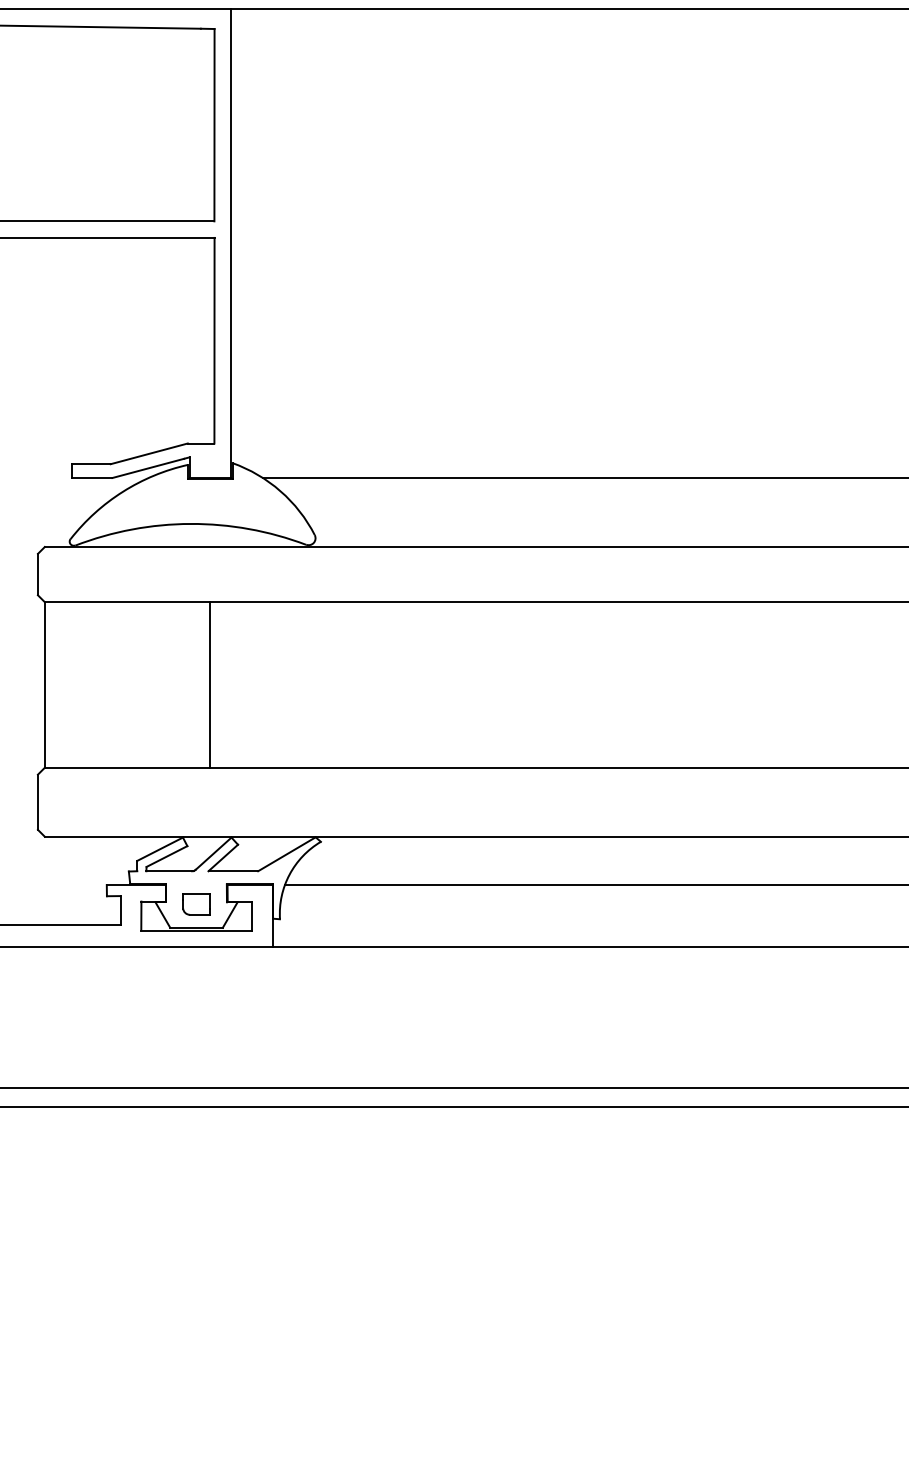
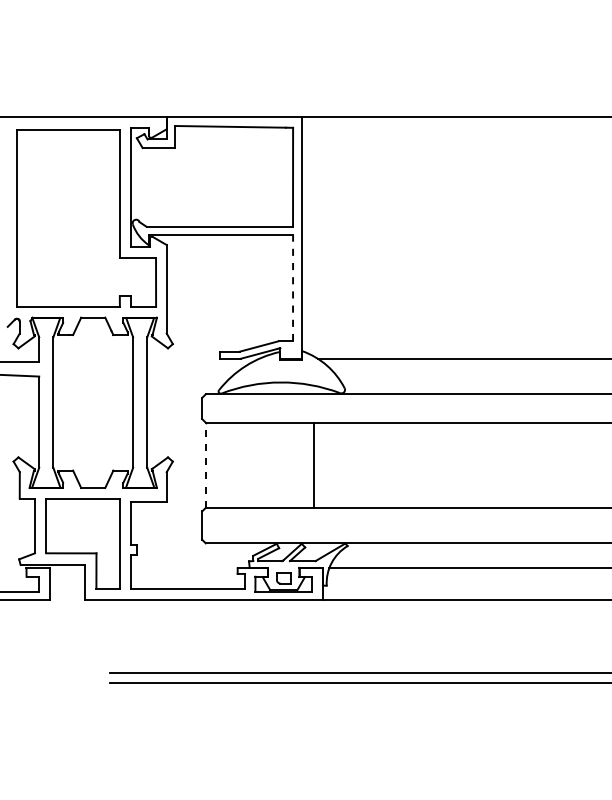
line: (215, 341) -> (293, 288), solid -> dashed
line: (209, 683) -> (313, 464), moved
line: (44, 685) -> (205, 465), solid -> dashed

